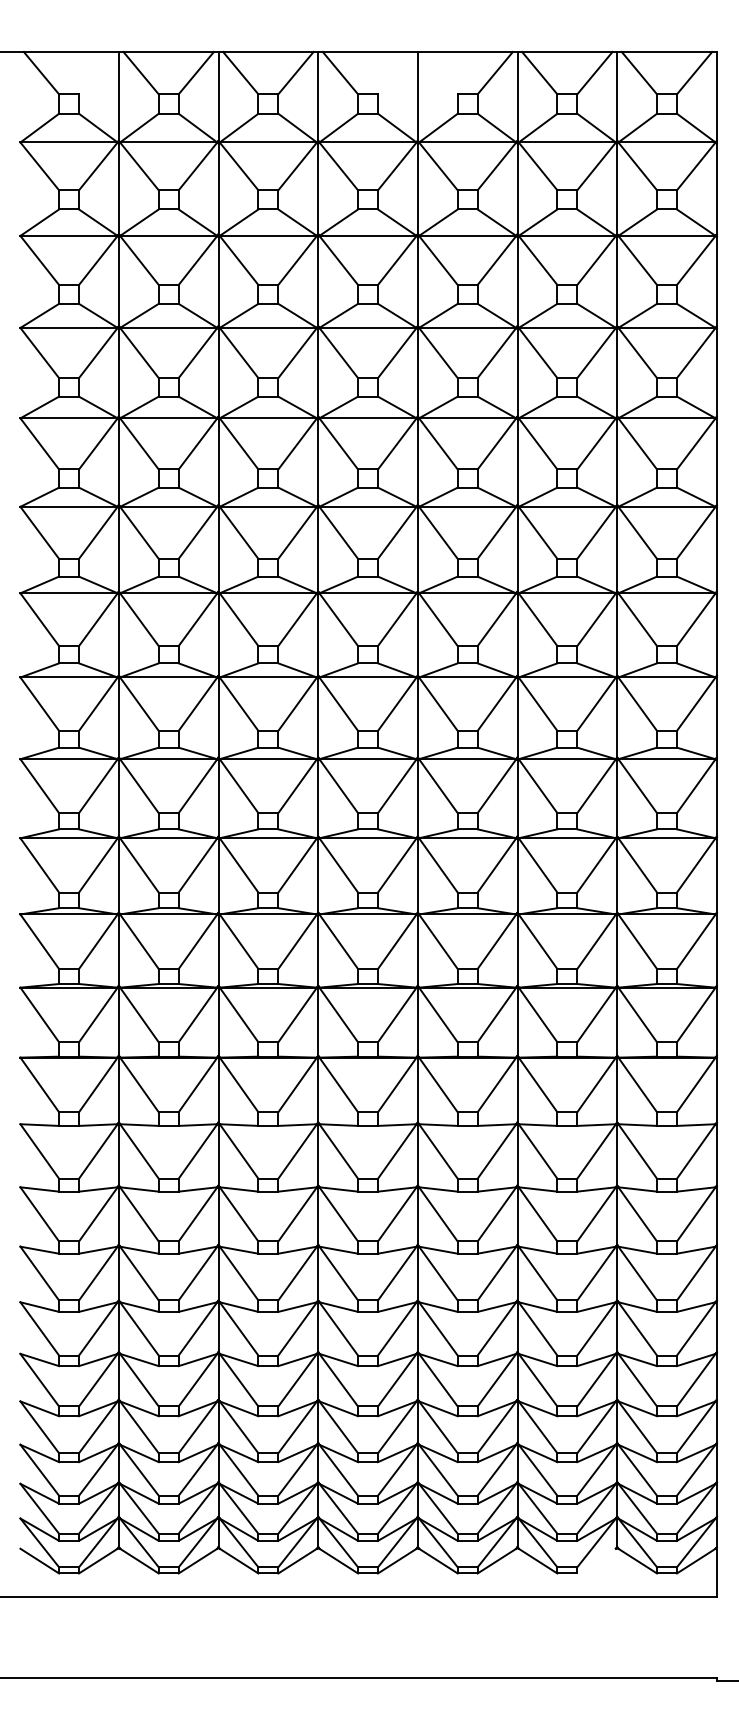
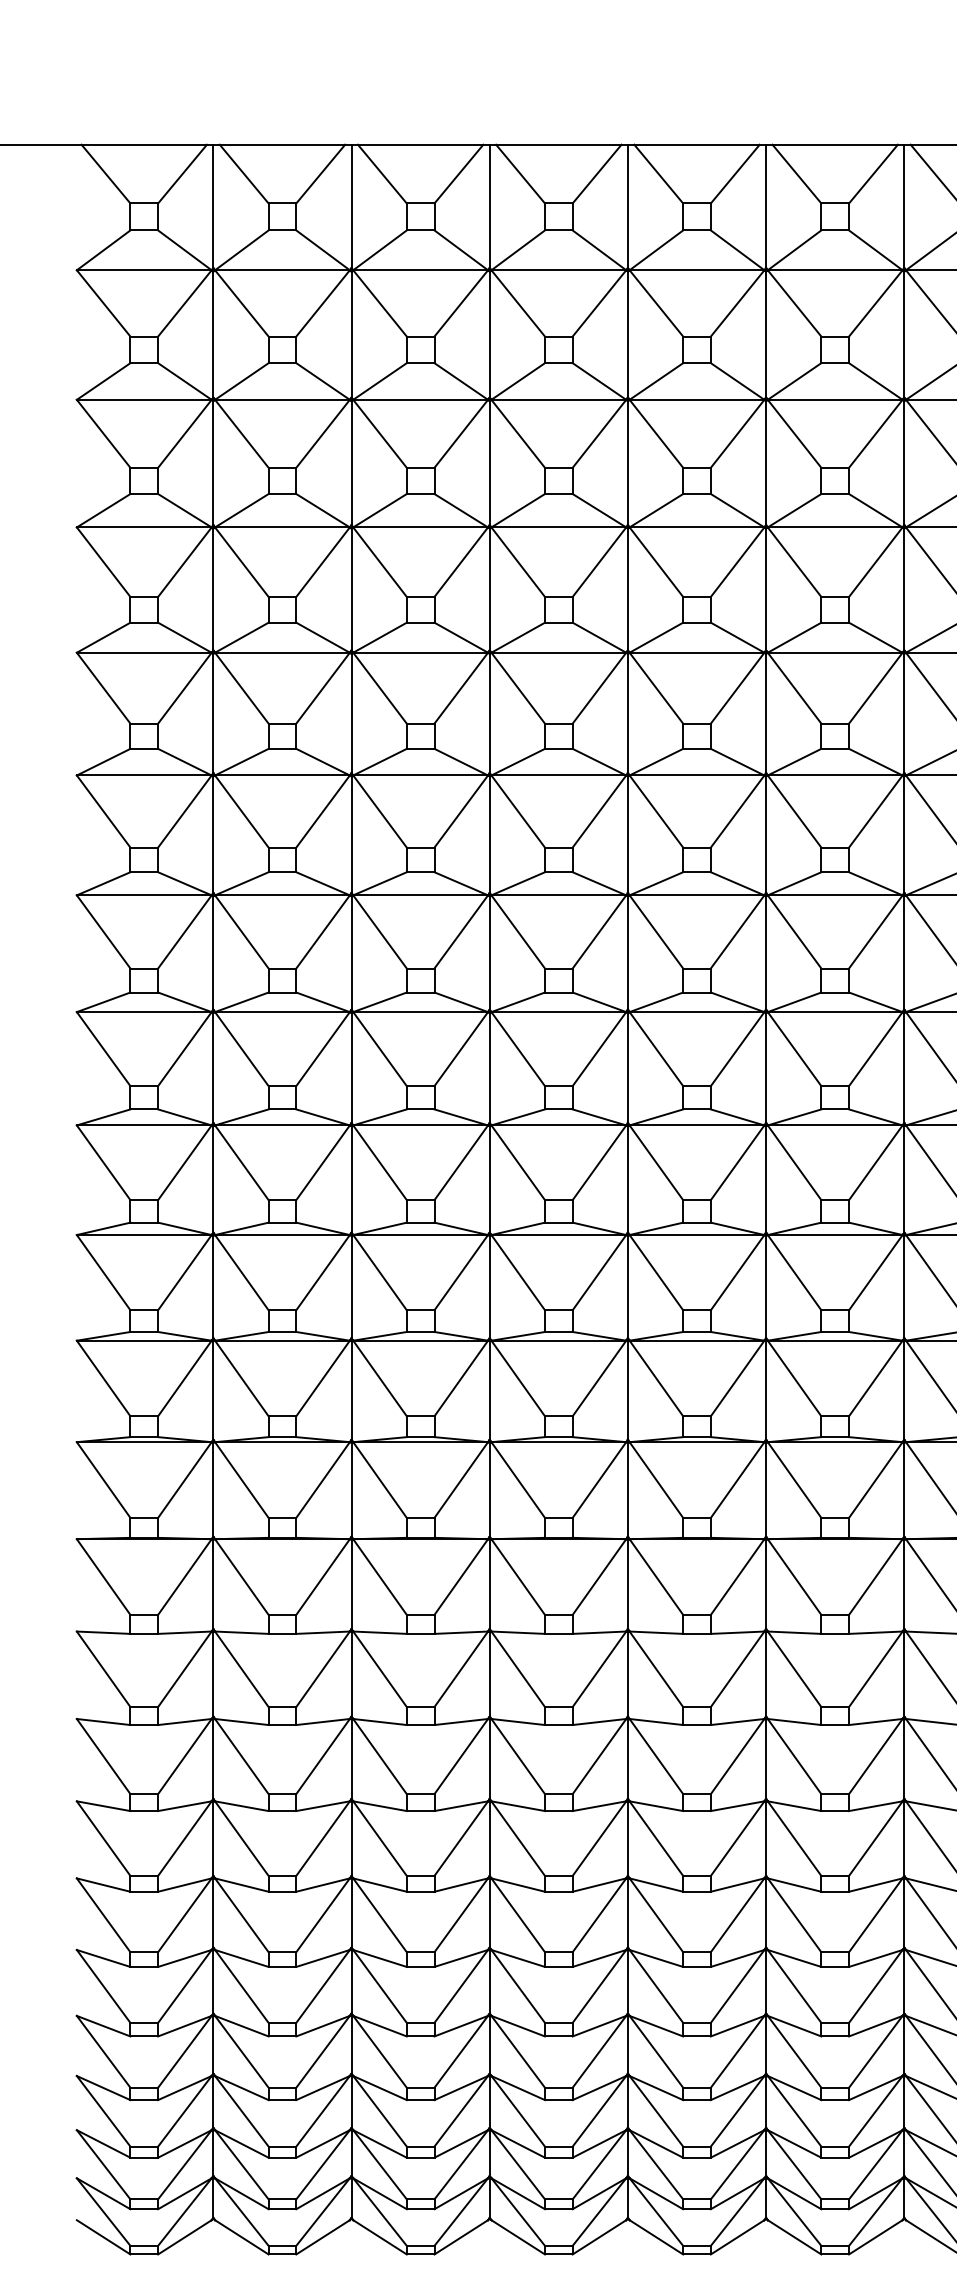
line: (96, 72) -> (182, 173), added
line: (395, 72) -> (596, 173), added
line: (439, 72) -> (657, 173), added
line: (596, 1560) -> (875, 2236), added

